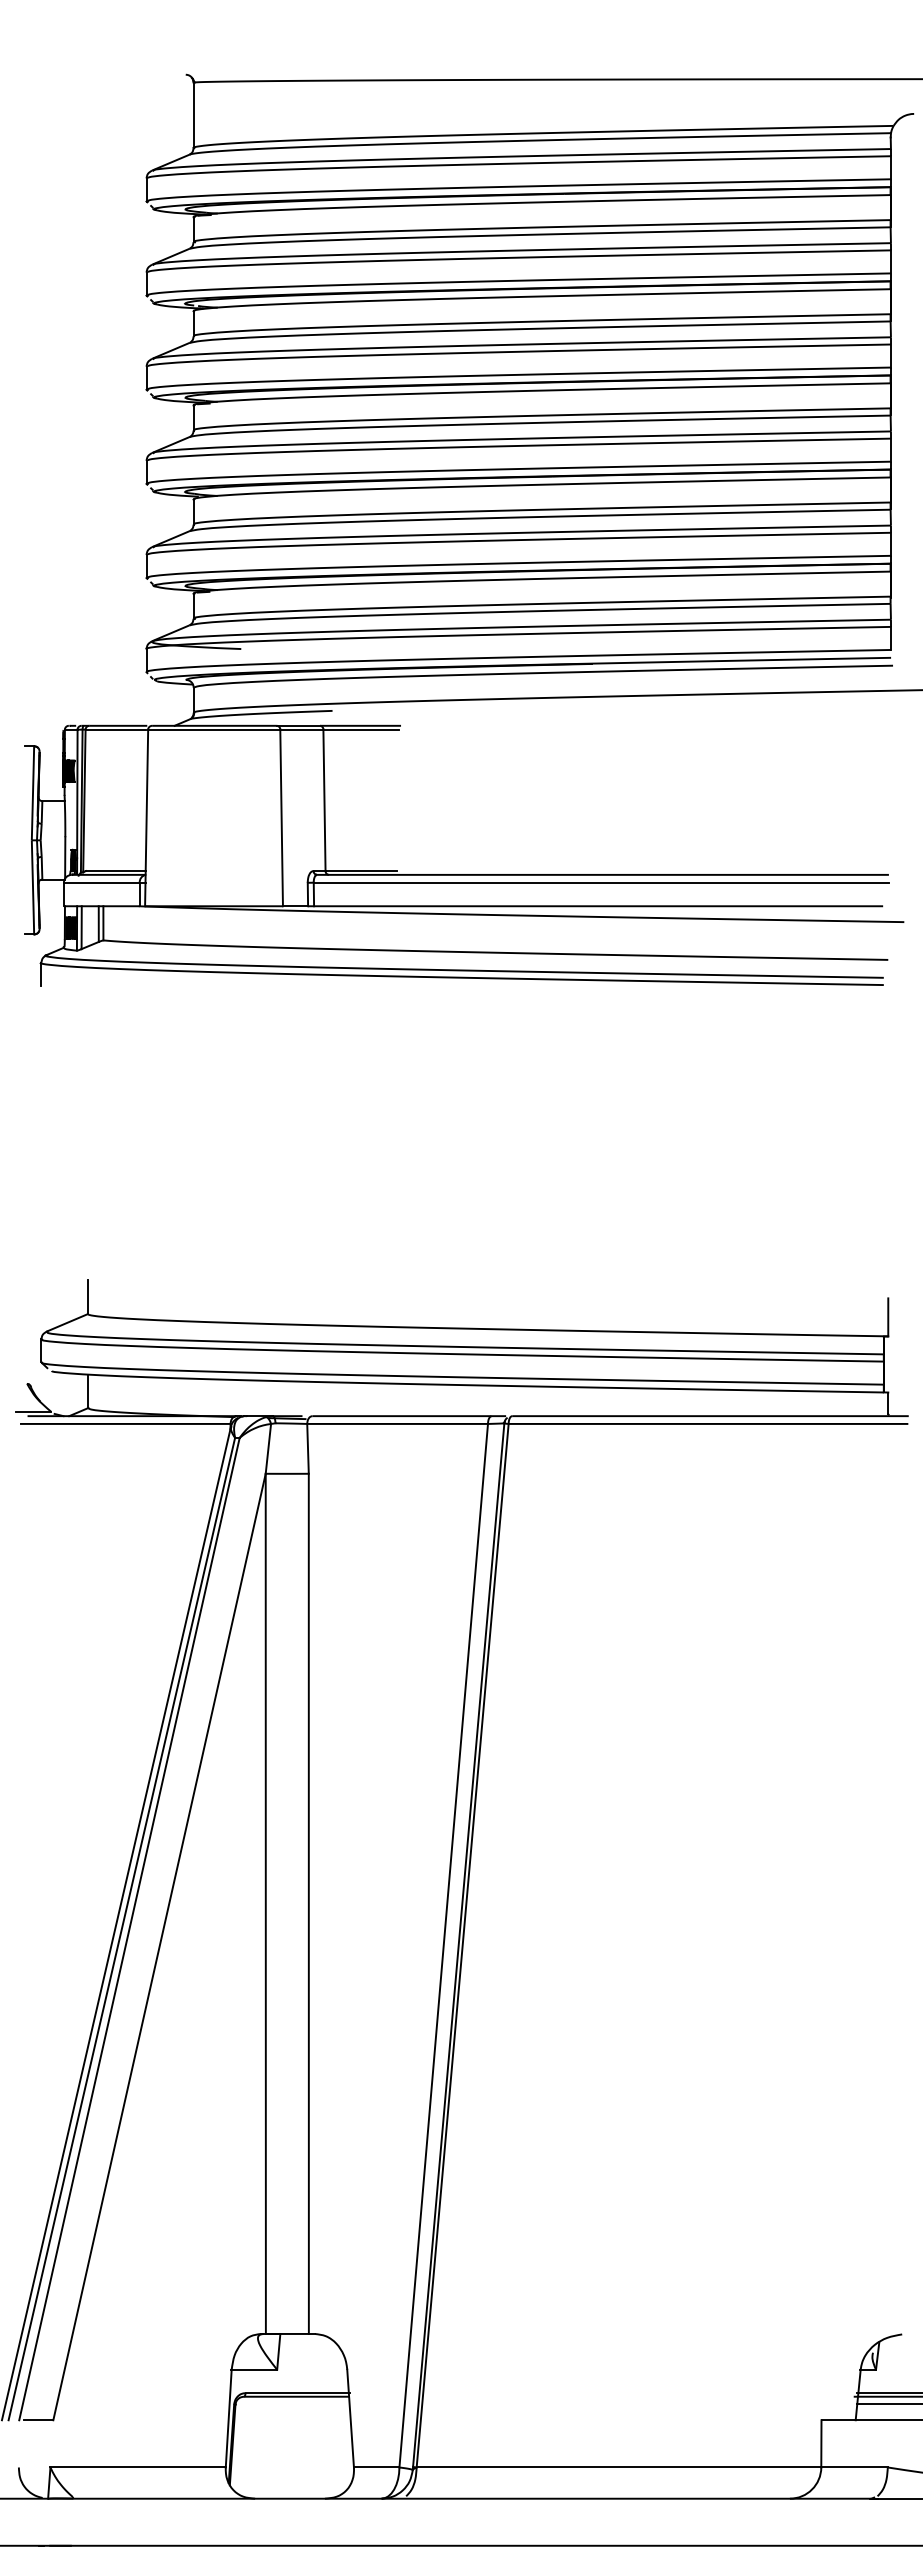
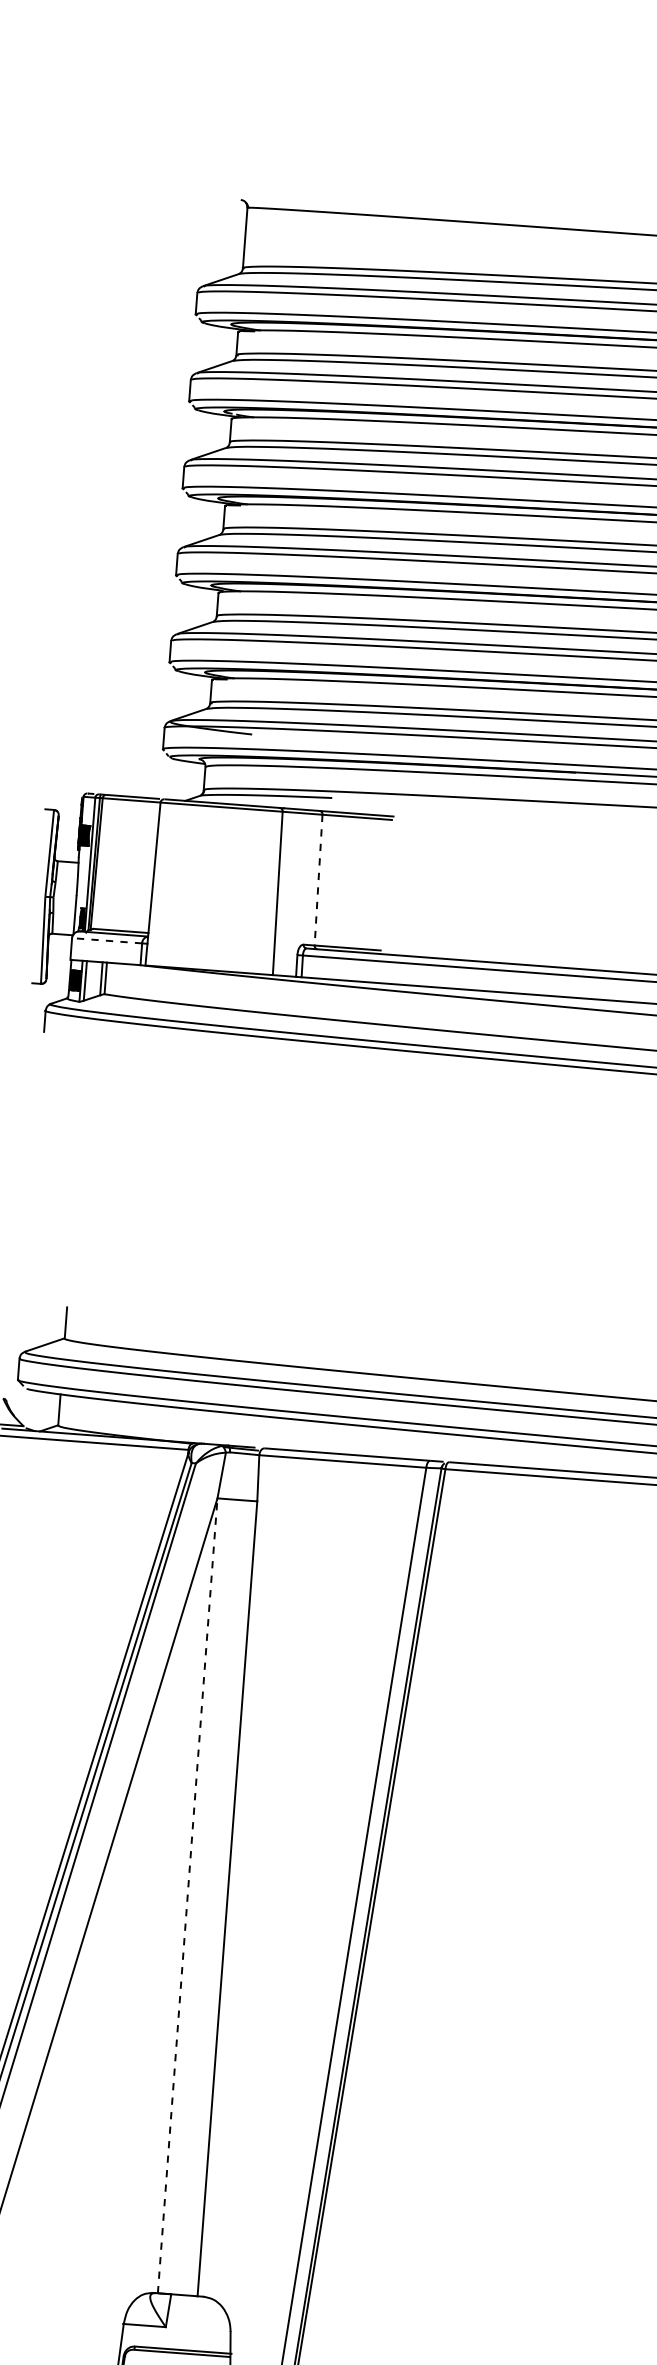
line: (324, 800) -> (318, 880), solid -> dashed
line: (101, 882) -> (106, 940), solid -> dashed
line: (265, 1903) -> (187, 1895), solid -> dashed

